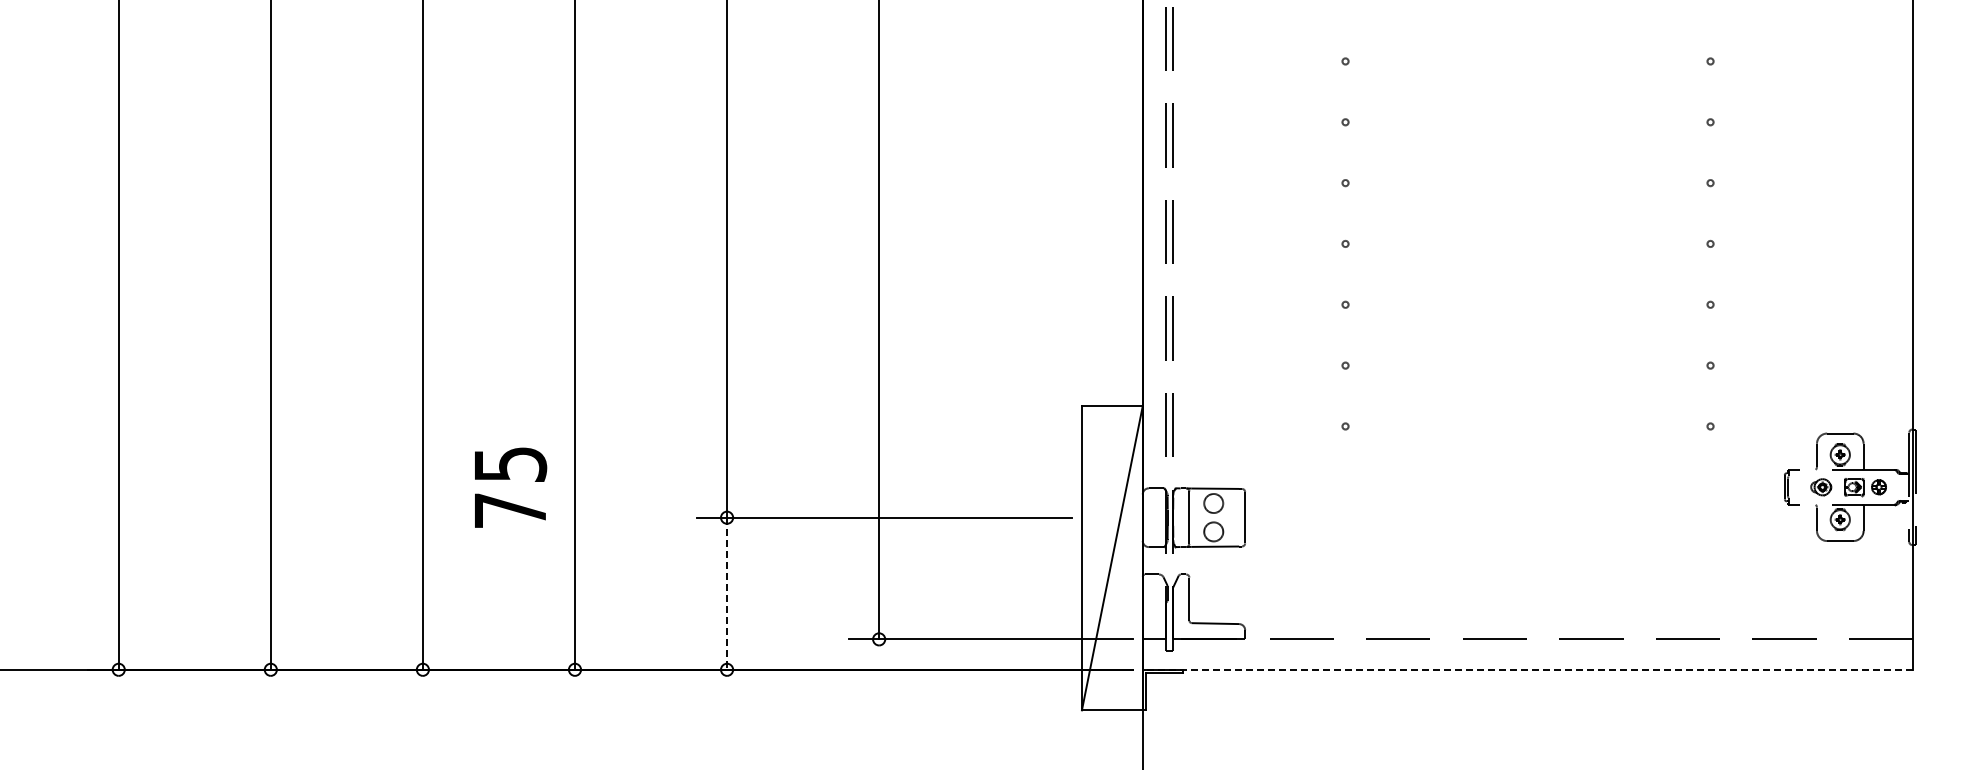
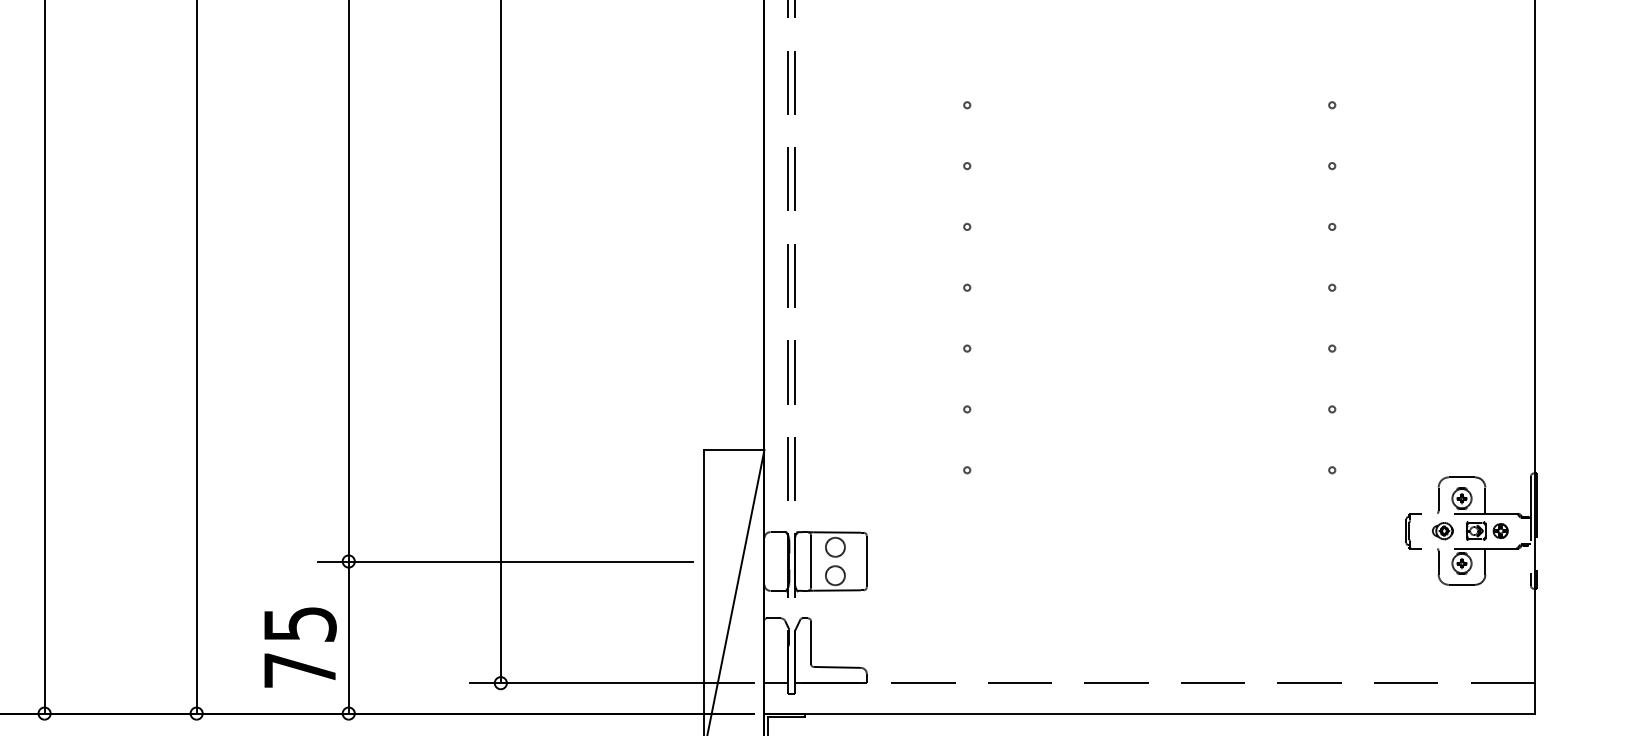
text: (511, 487) -> (301, 647), moved
line: (727, 594) -> (349, 638), dashed -> solid
line: (1527, 669) -> (1149, 713), dashed -> solid

